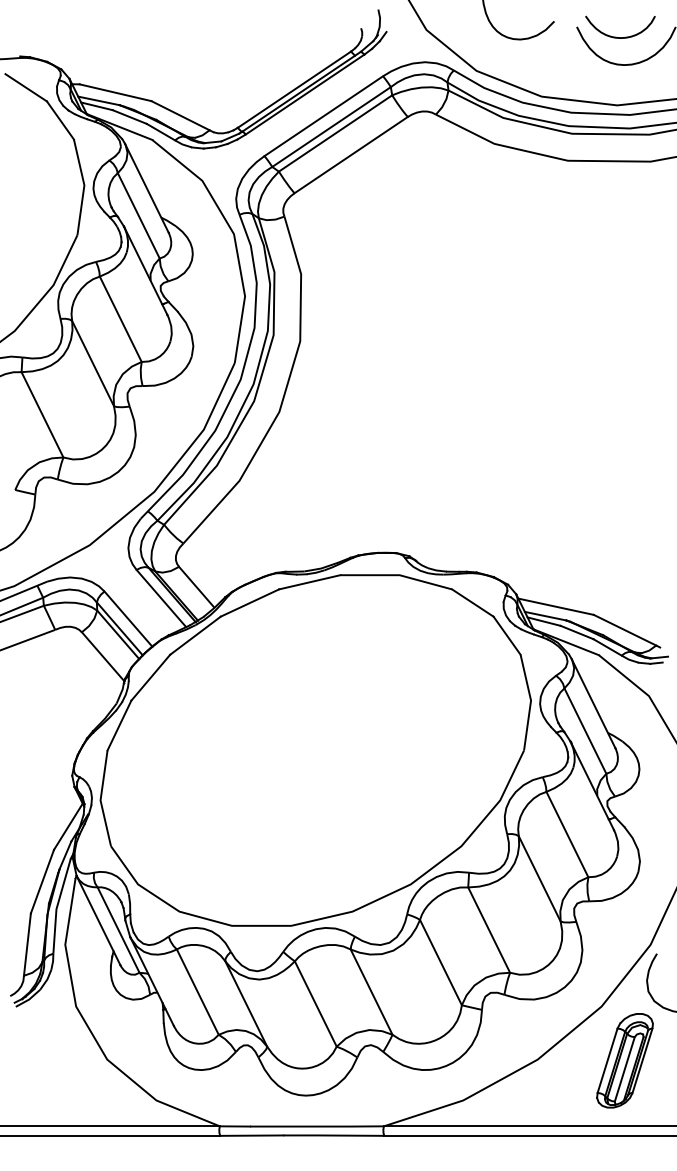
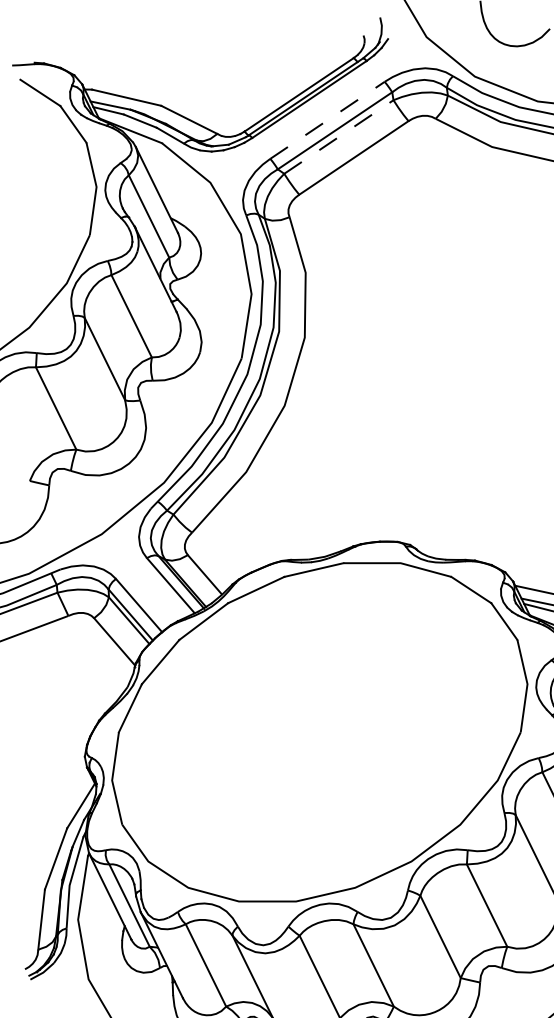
line: (324, 115) -> (328, 119), solid -> dashed
line: (335, 133) -> (338, 137), solid -> dashed

